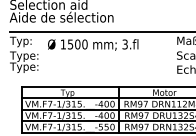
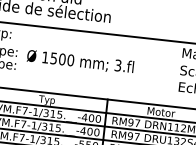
text: (93, 44) -> (80, 61), moved

